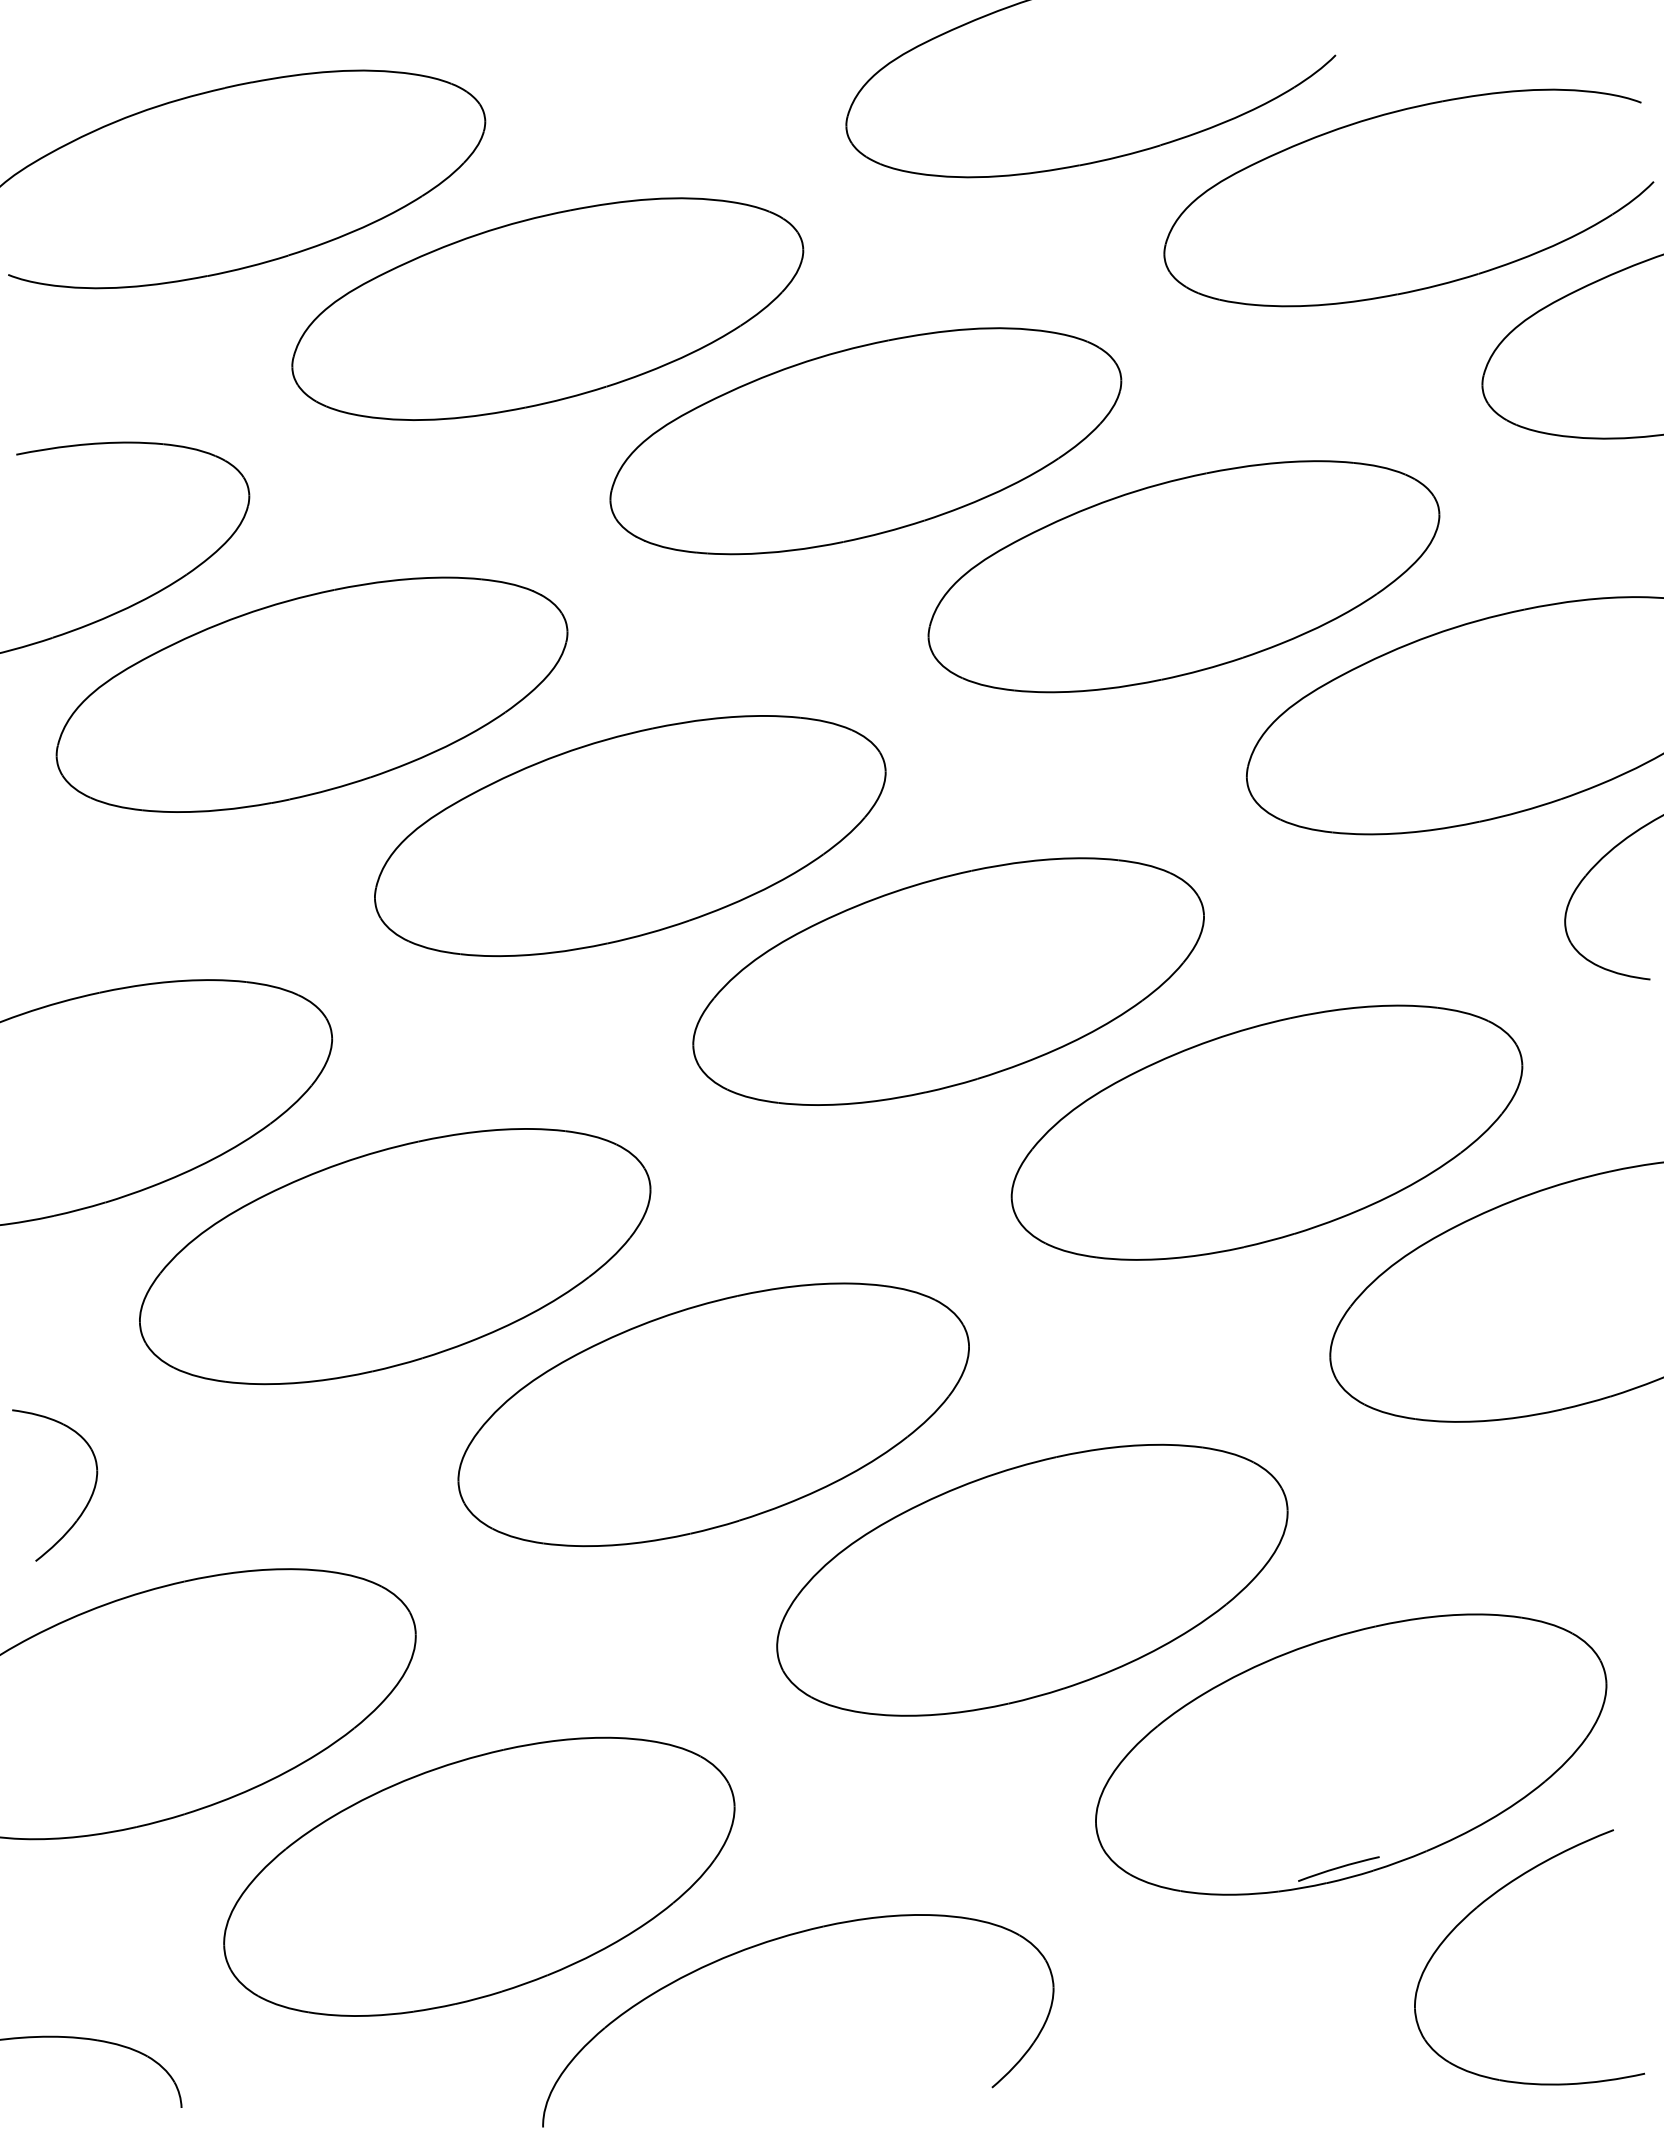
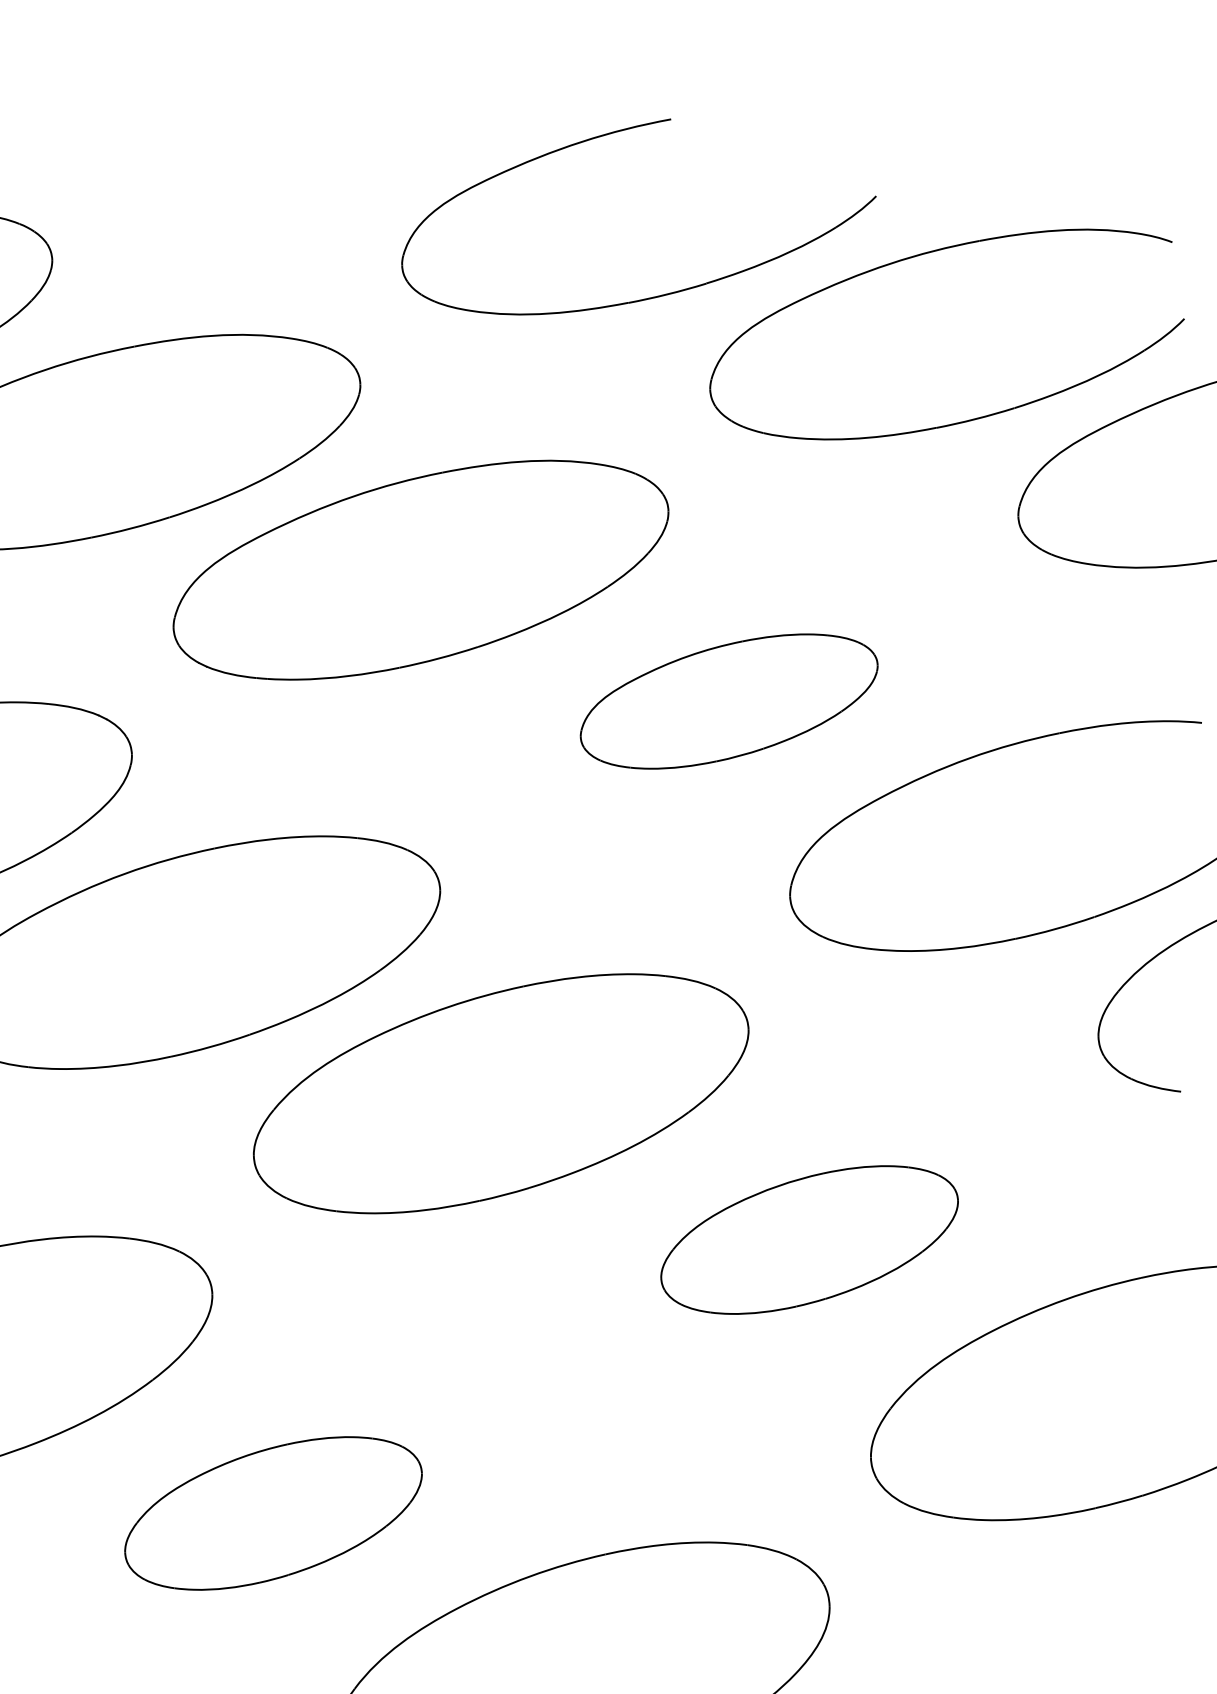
part: (1183, 576) -> (728, 701), size x0.6
part: (1266, 1132) -> (809, 1239), size x0.6
part: (713, 1414) -> (273, 1513), size x0.6

